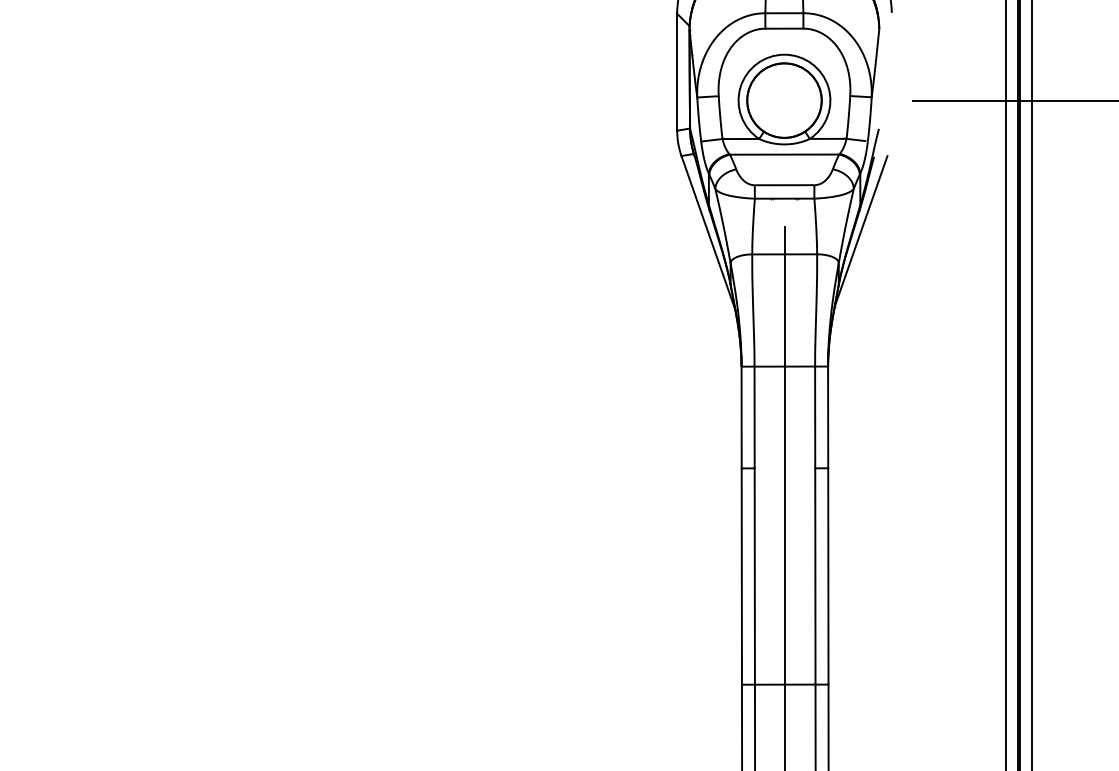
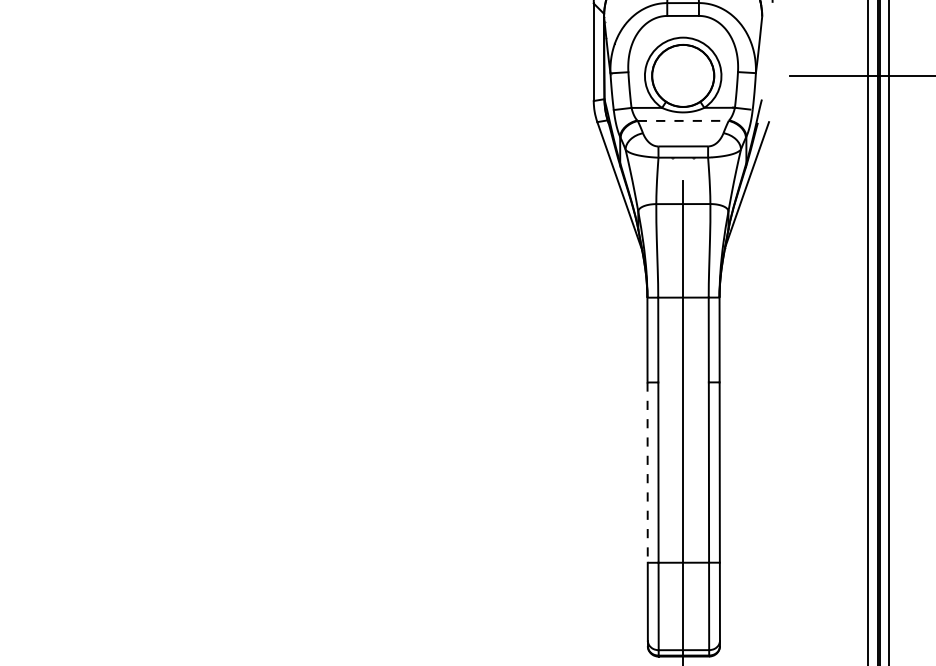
line: (784, 154) -> (683, 120), solid -> dashed
line: (741, 577) -> (647, 473), solid -> dashed

